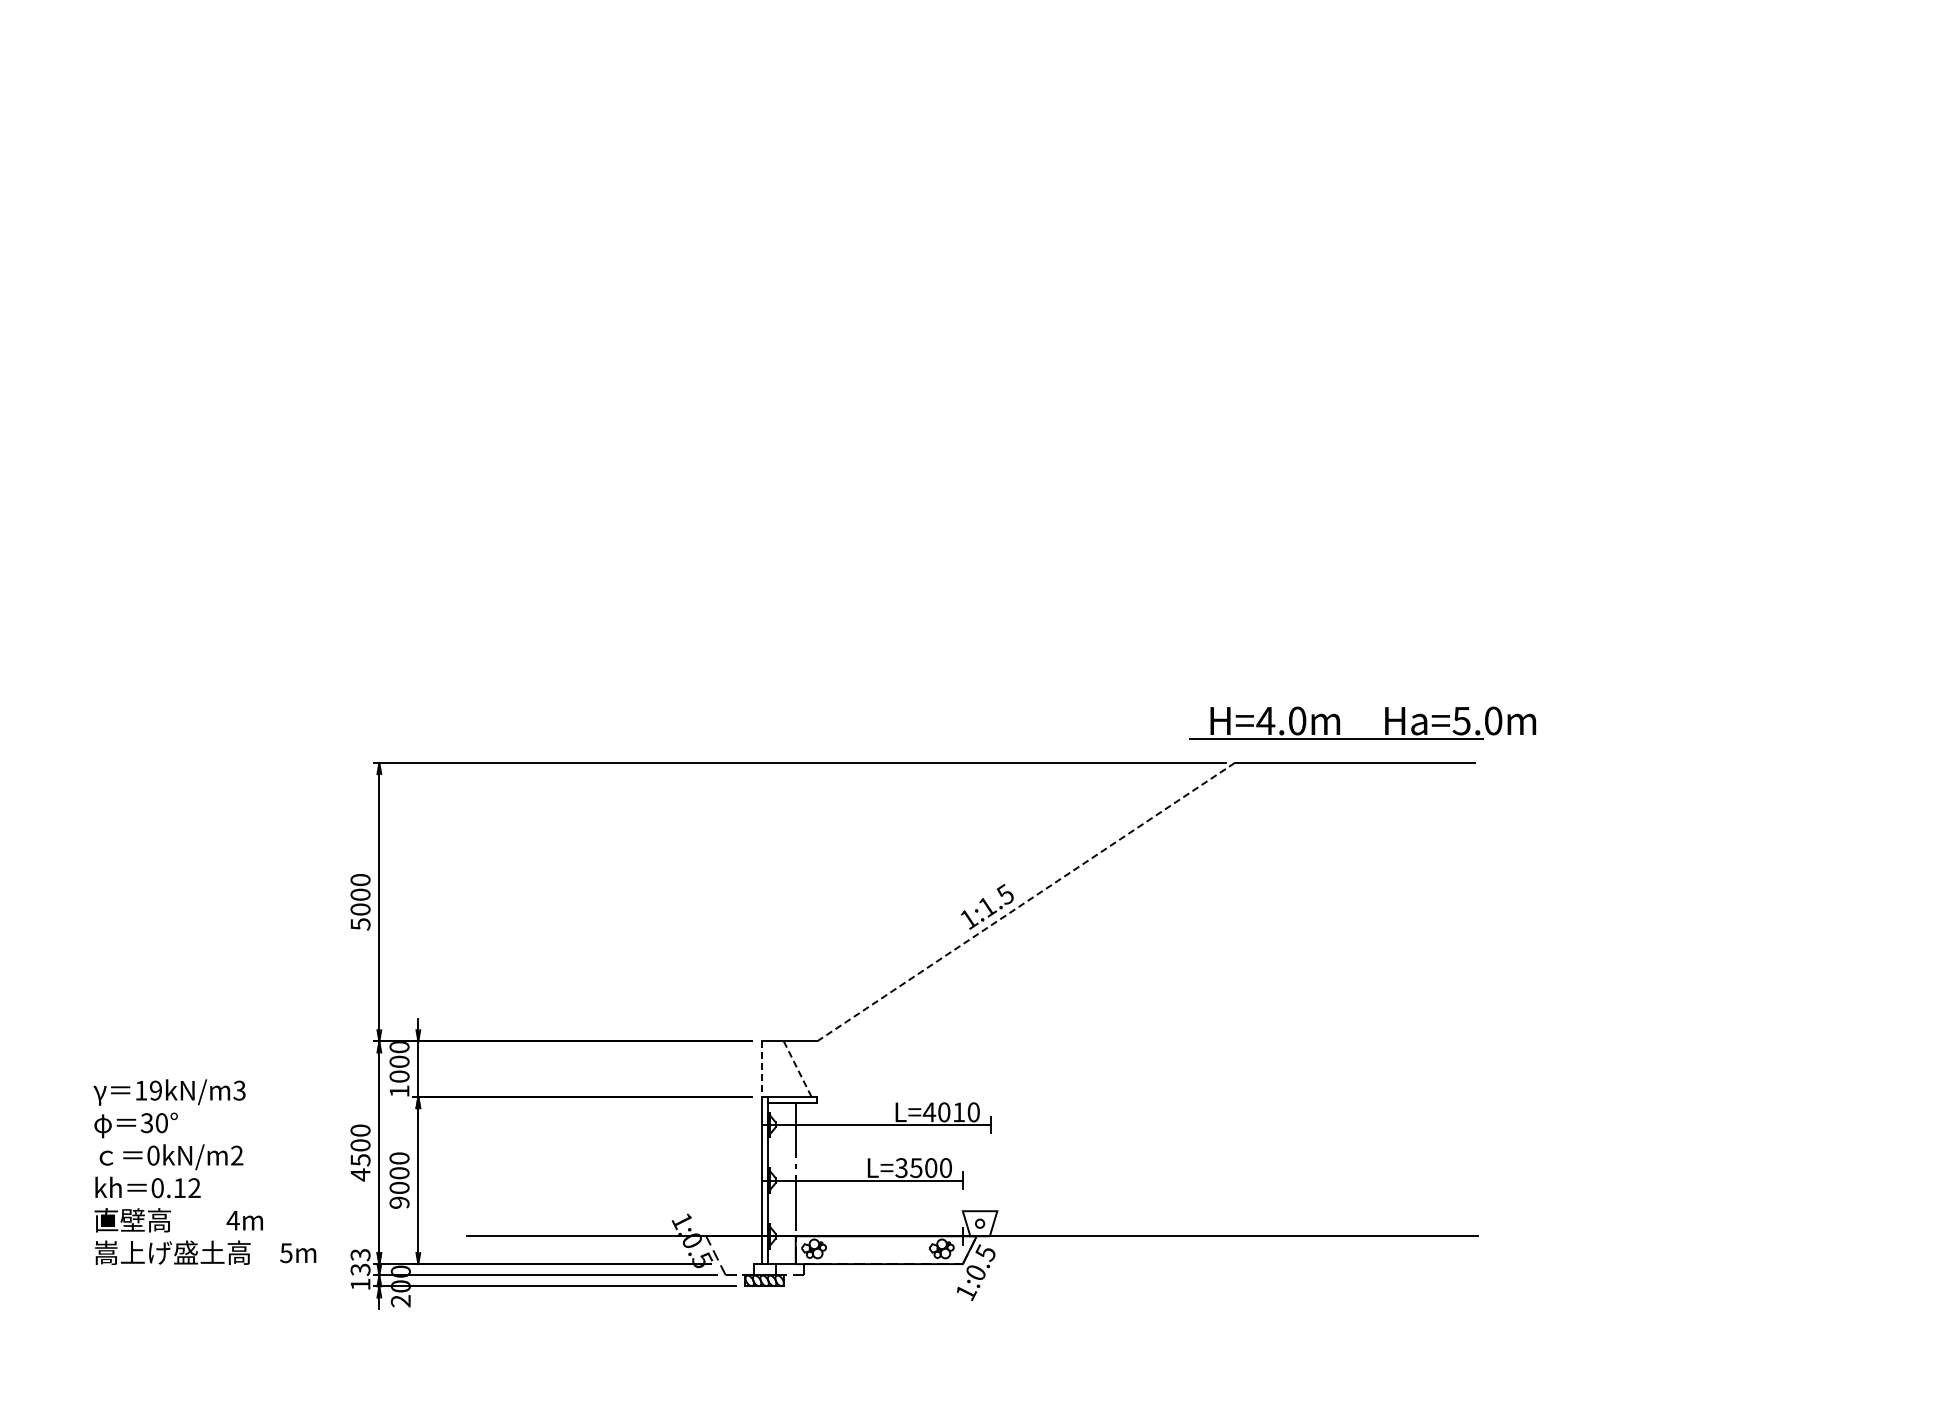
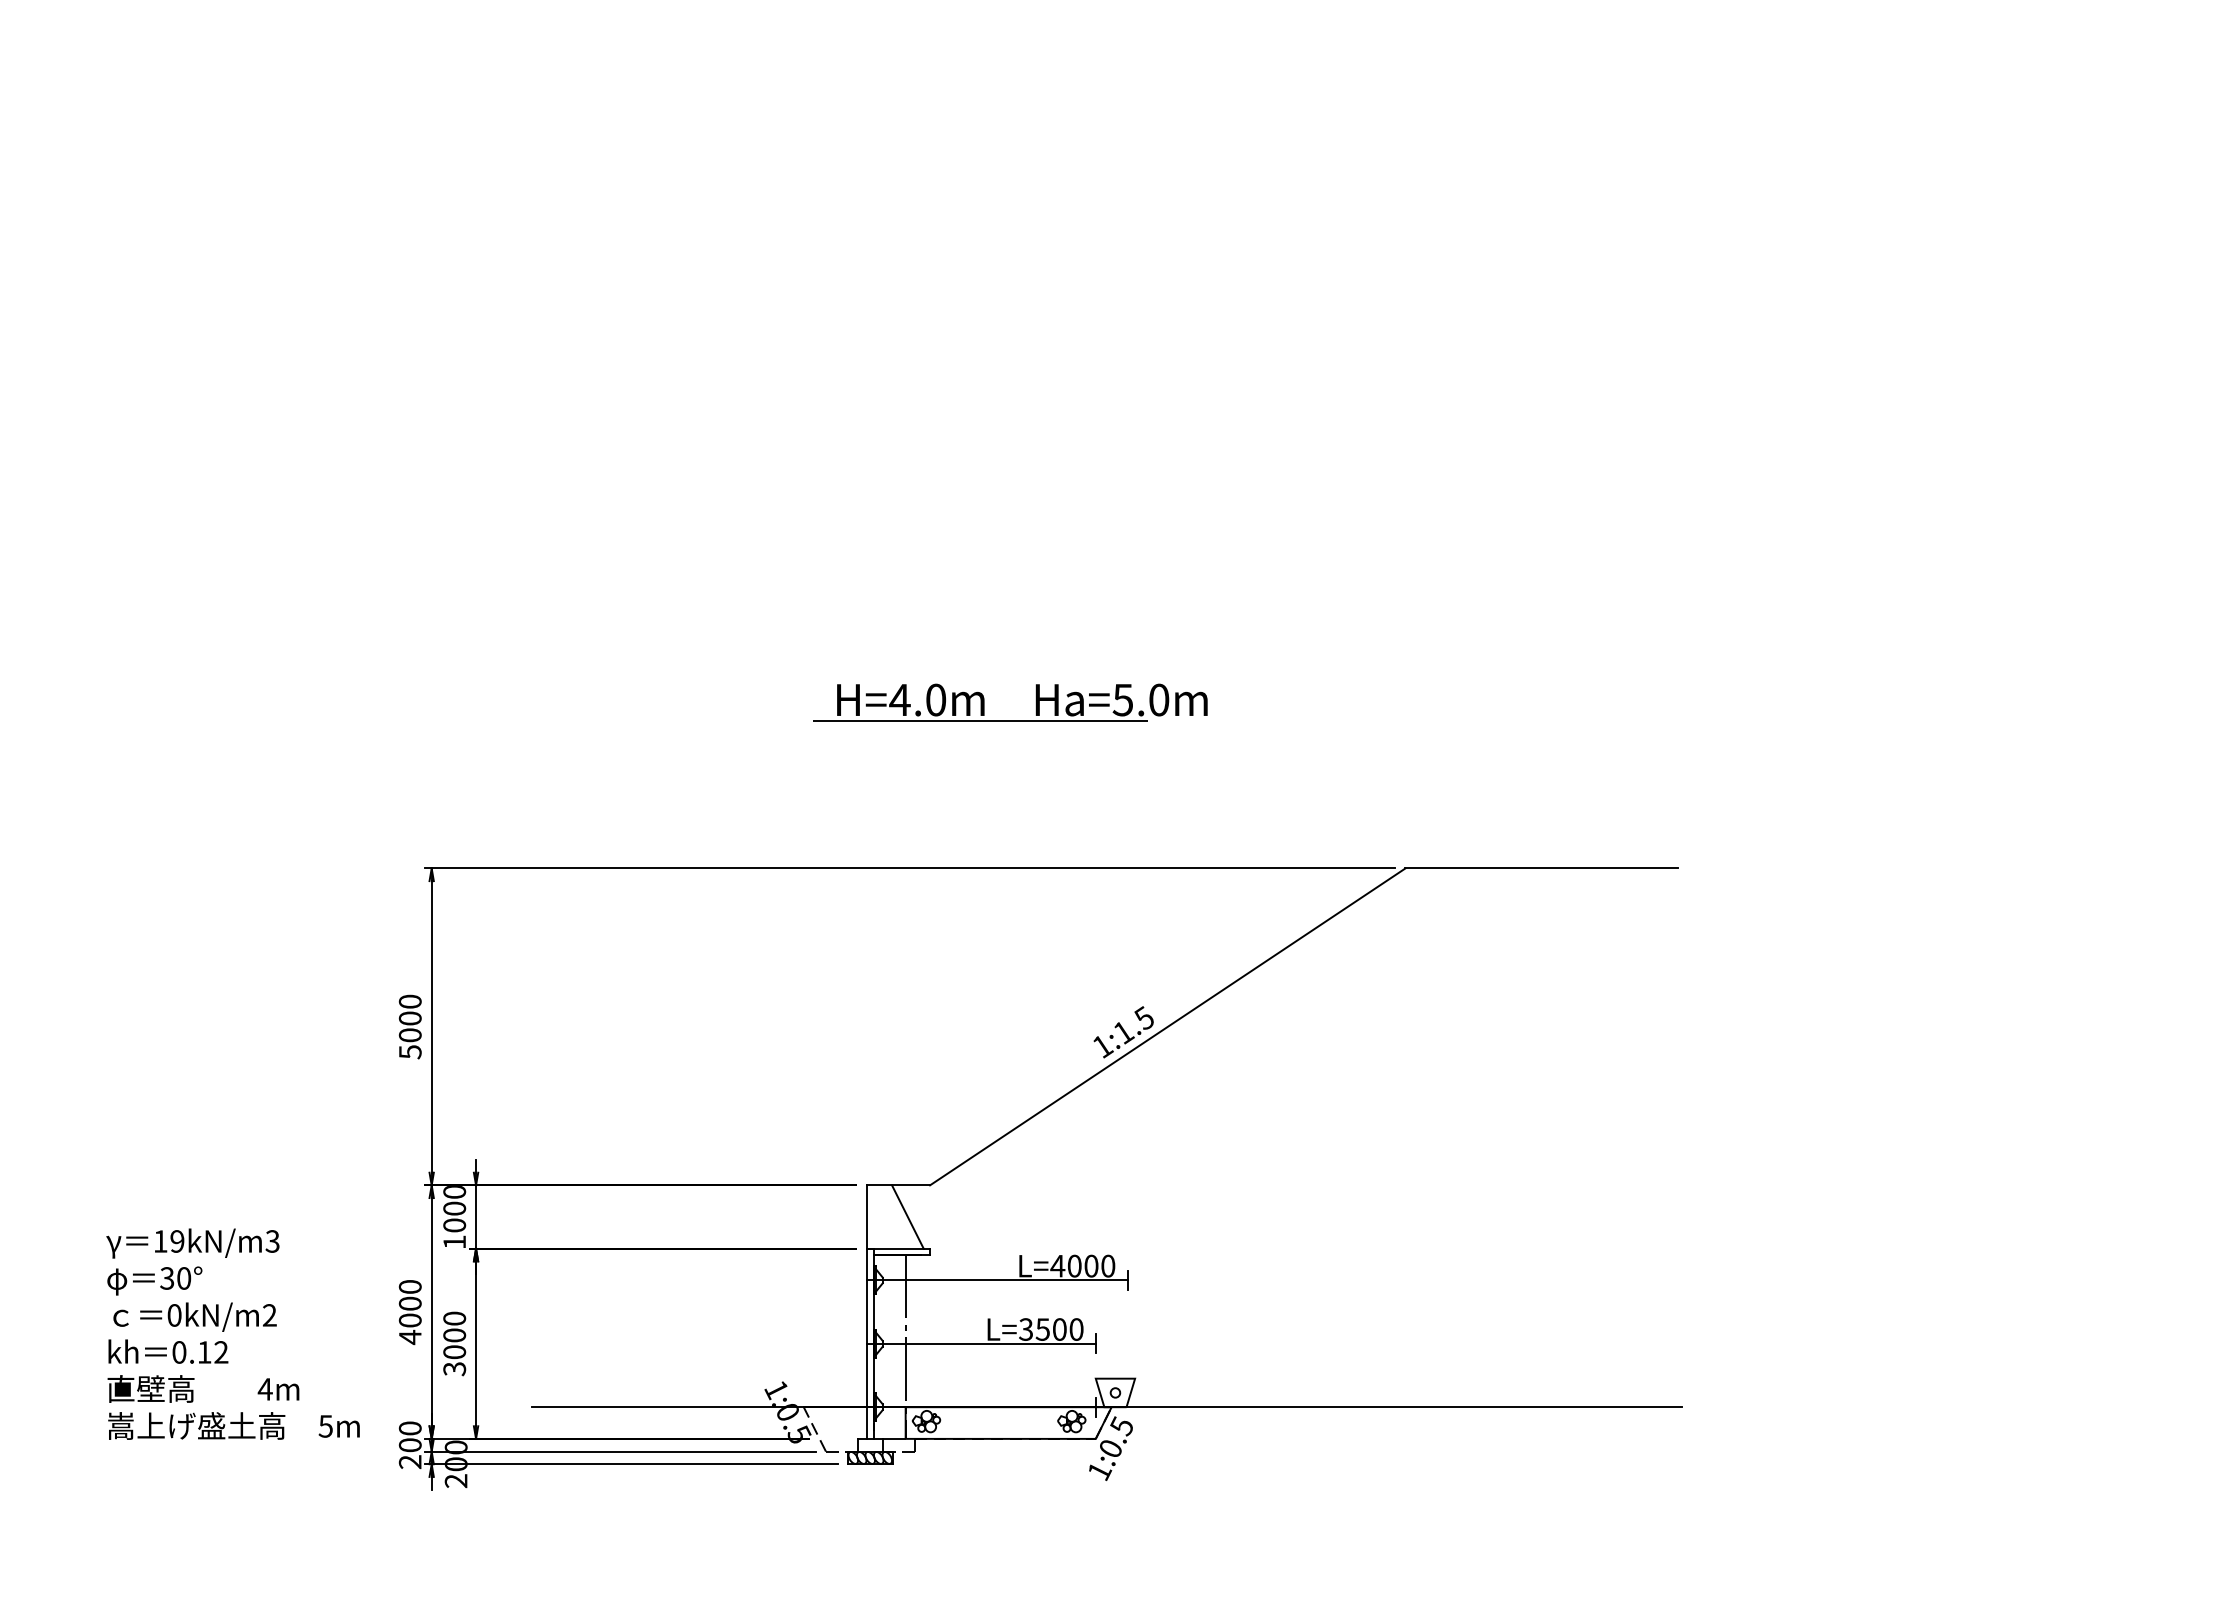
part: (1362, 738) -> (1010, 719), moved
line: (1026, 902) -> (1168, 1027), dashed -> solid
line: (761, 1069) -> (866, 1217), dashed -> solid
line: (797, 1069) -> (907, 1217), dashed -> solid
text: (959, 1112) -> (1092, 1266), L=4010 -> L=4000
text: (360, 1160) -> (410, 1320), 4500 -> 4000
text: (399, 1202) -> (454, 1368), 9000 -> 3000
text: (360, 1269) -> (410, 1445), 133 -> 200

